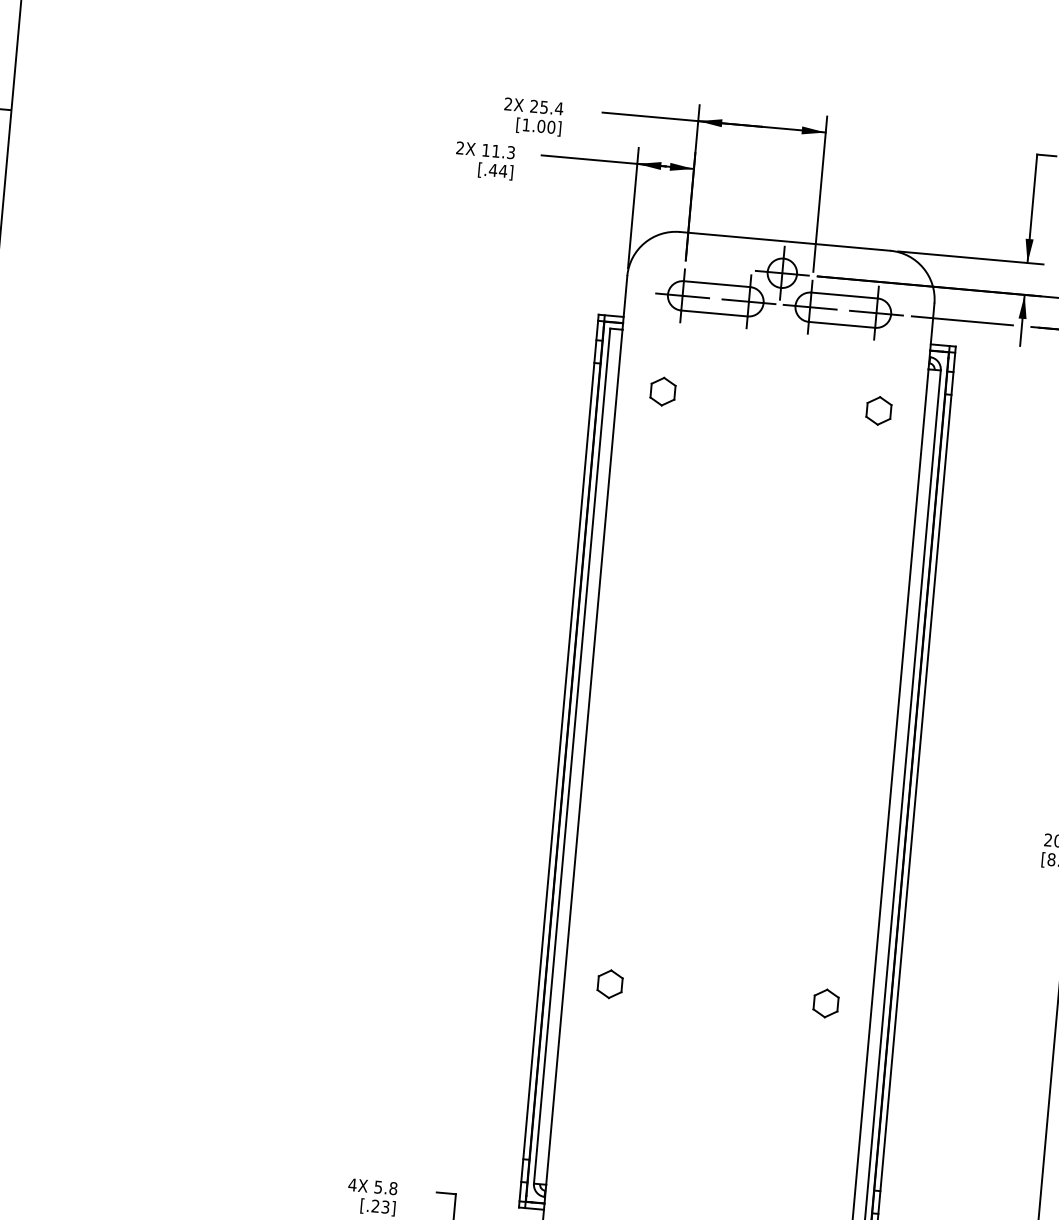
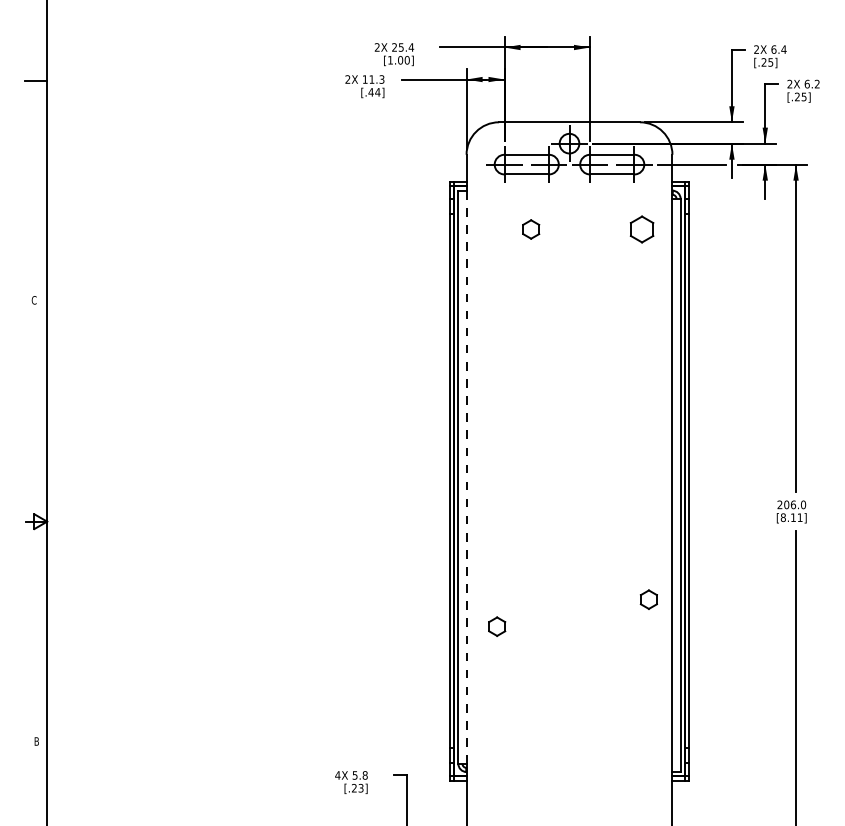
part: (663, 391) -> (531, 229), moved
part: (878, 410) -> (641, 229), size x1.4
line: (584, 757) -> (466, 477), solid -> dashed
part: (825, 1003) -> (648, 599), moved

